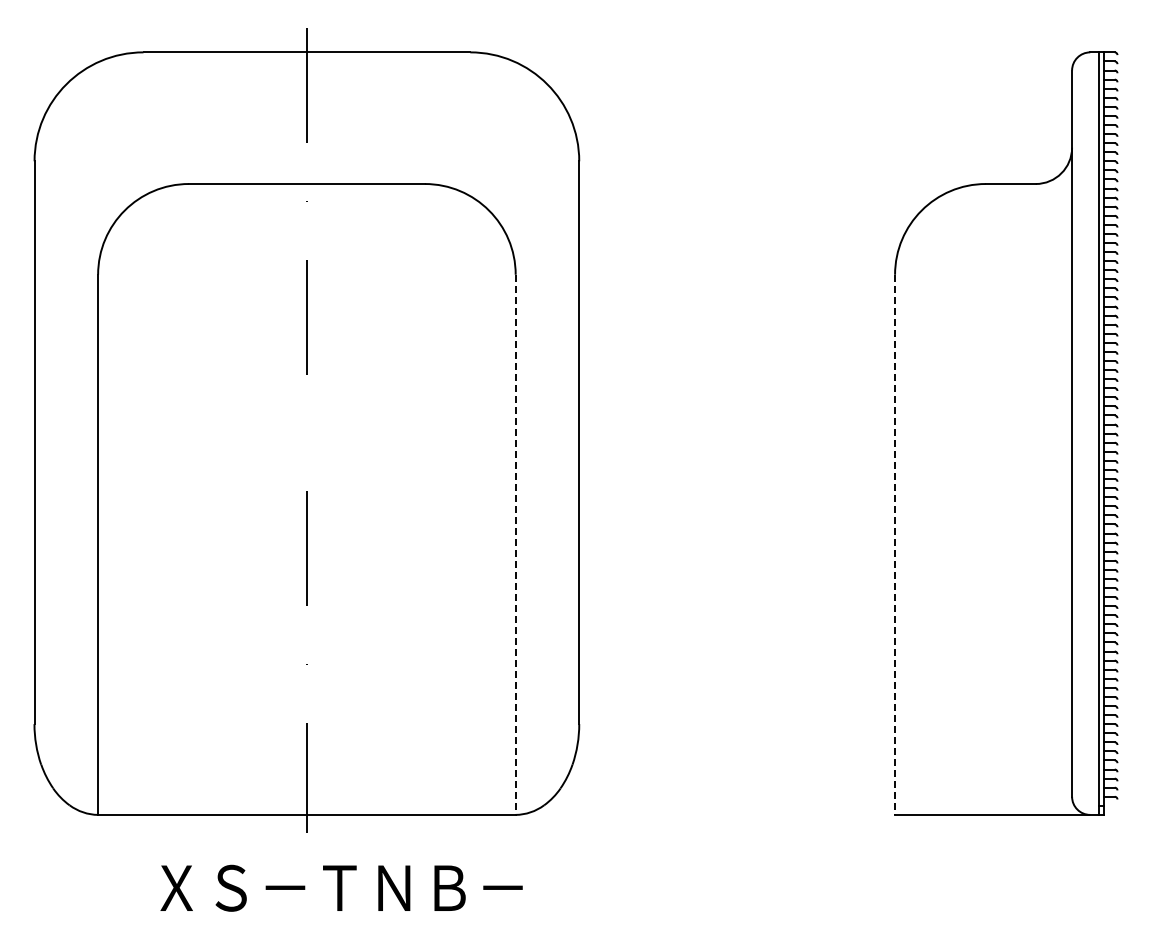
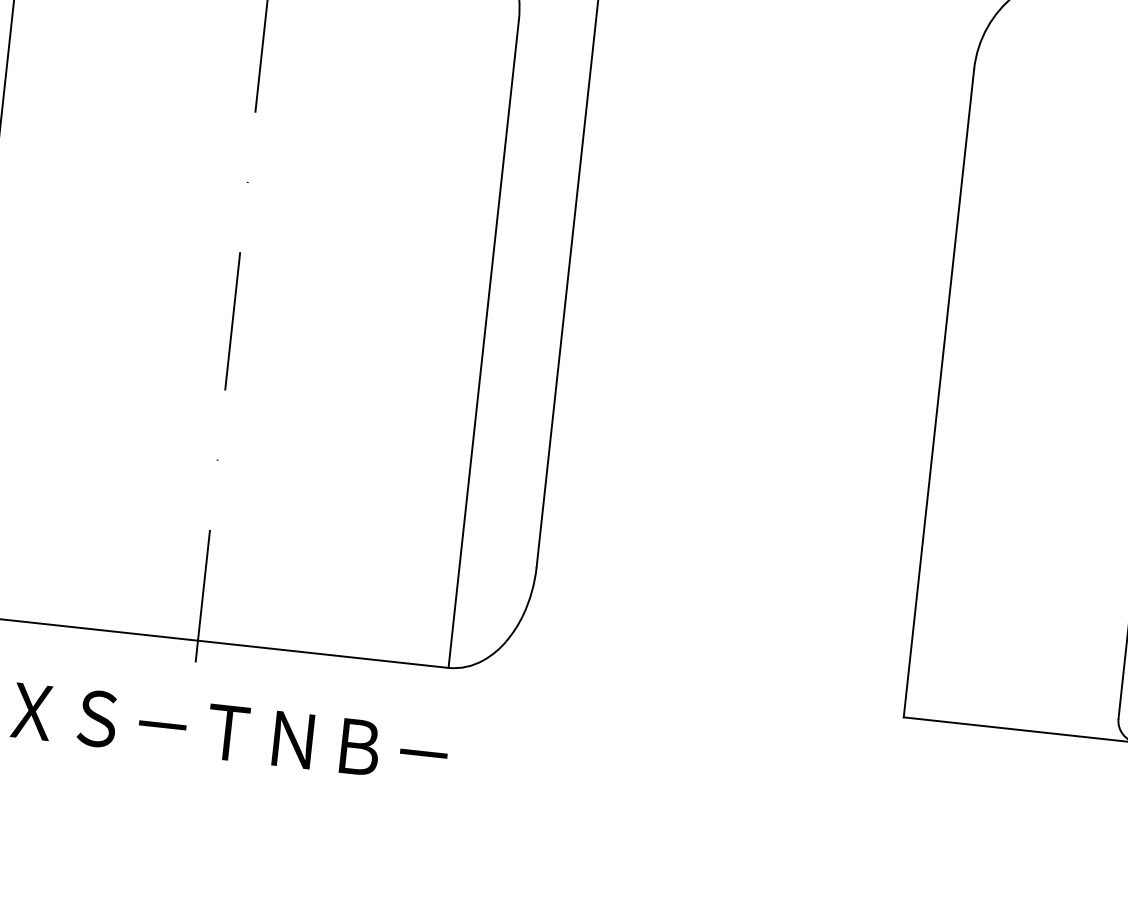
line: (515, 545) -> (483, 344), dashed -> solid
line: (895, 545) -> (939, 394), dashed -> solid

